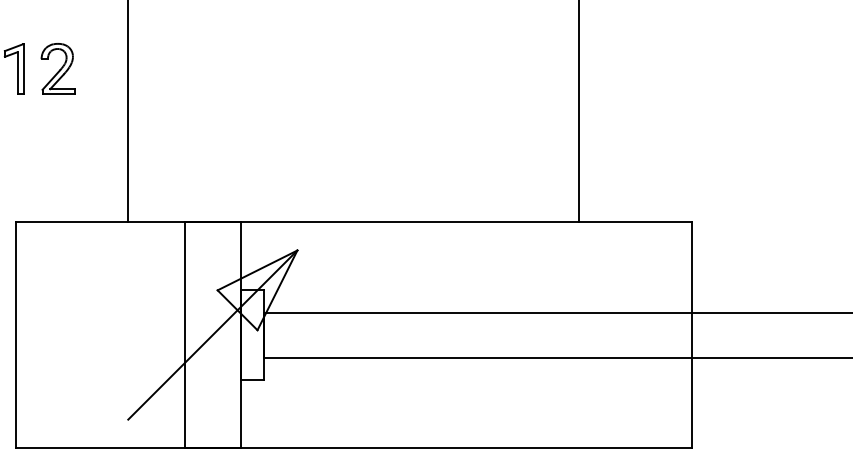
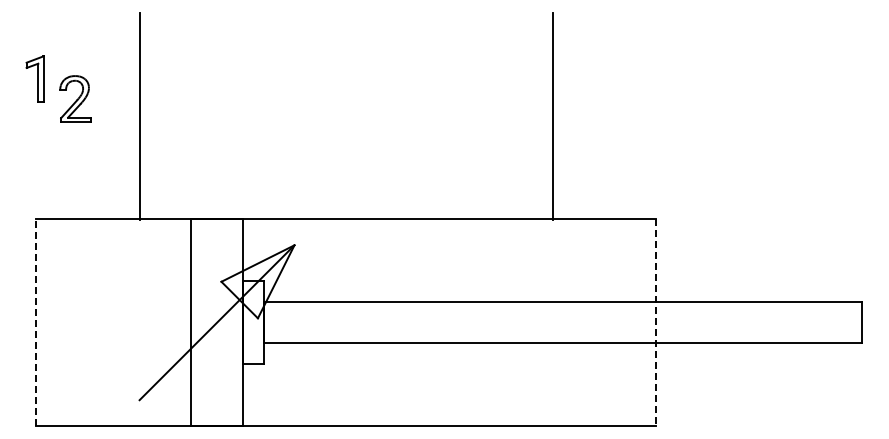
part: (58, 68) -> (75, 98), moved
line: (15, 334) -> (36, 322), solid -> dashed
line: (691, 335) -> (655, 323), solid -> dashed

